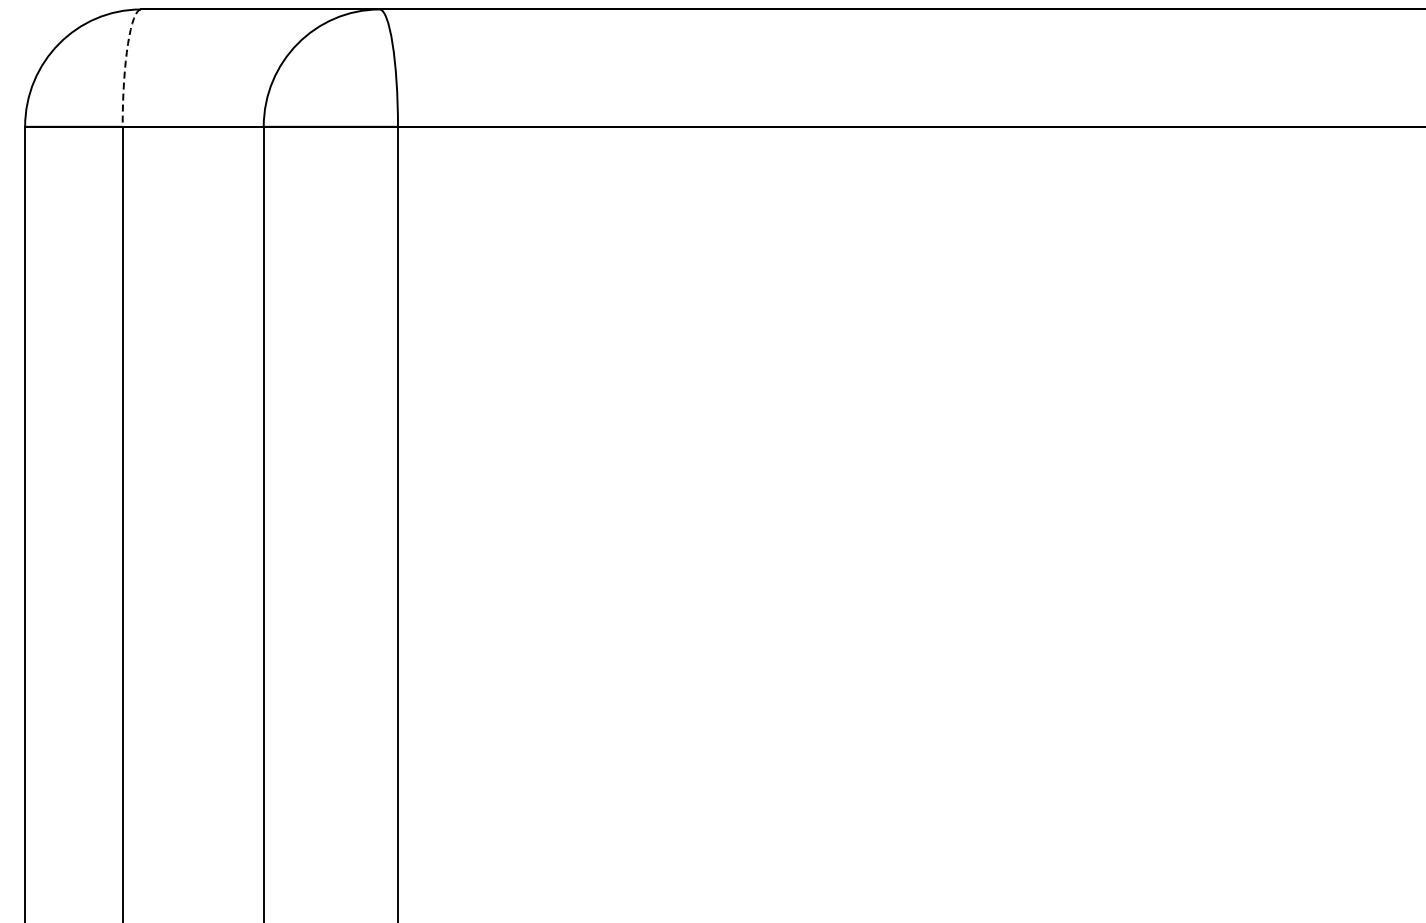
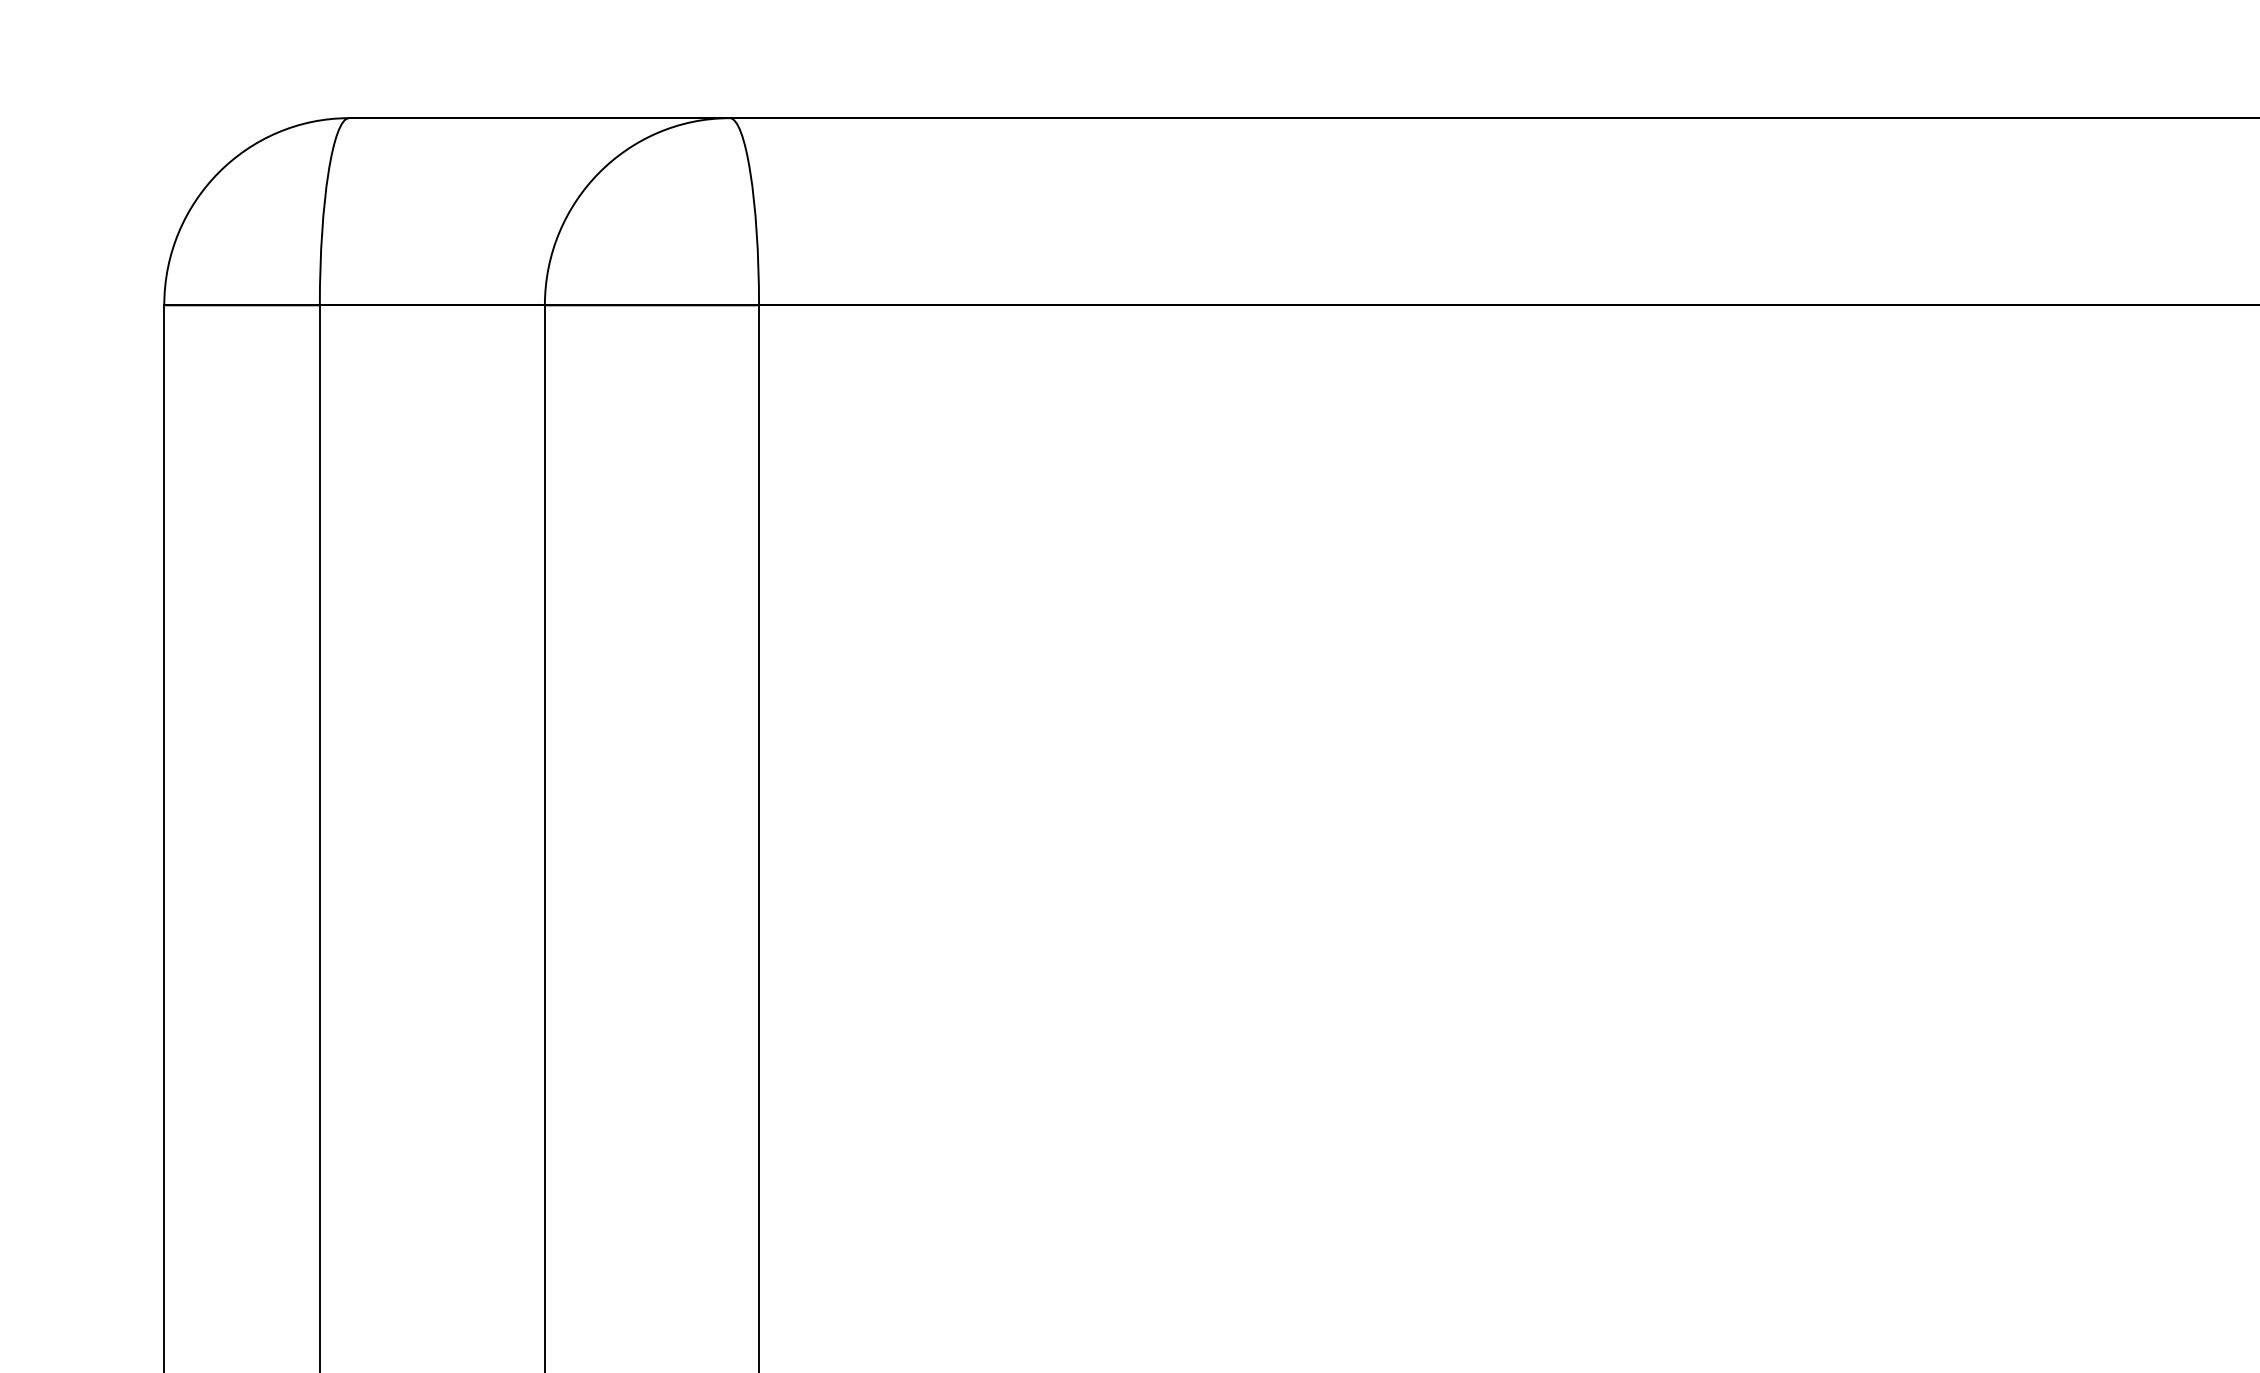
arc: (125, 62) -> (324, 202), dashed -> solid

